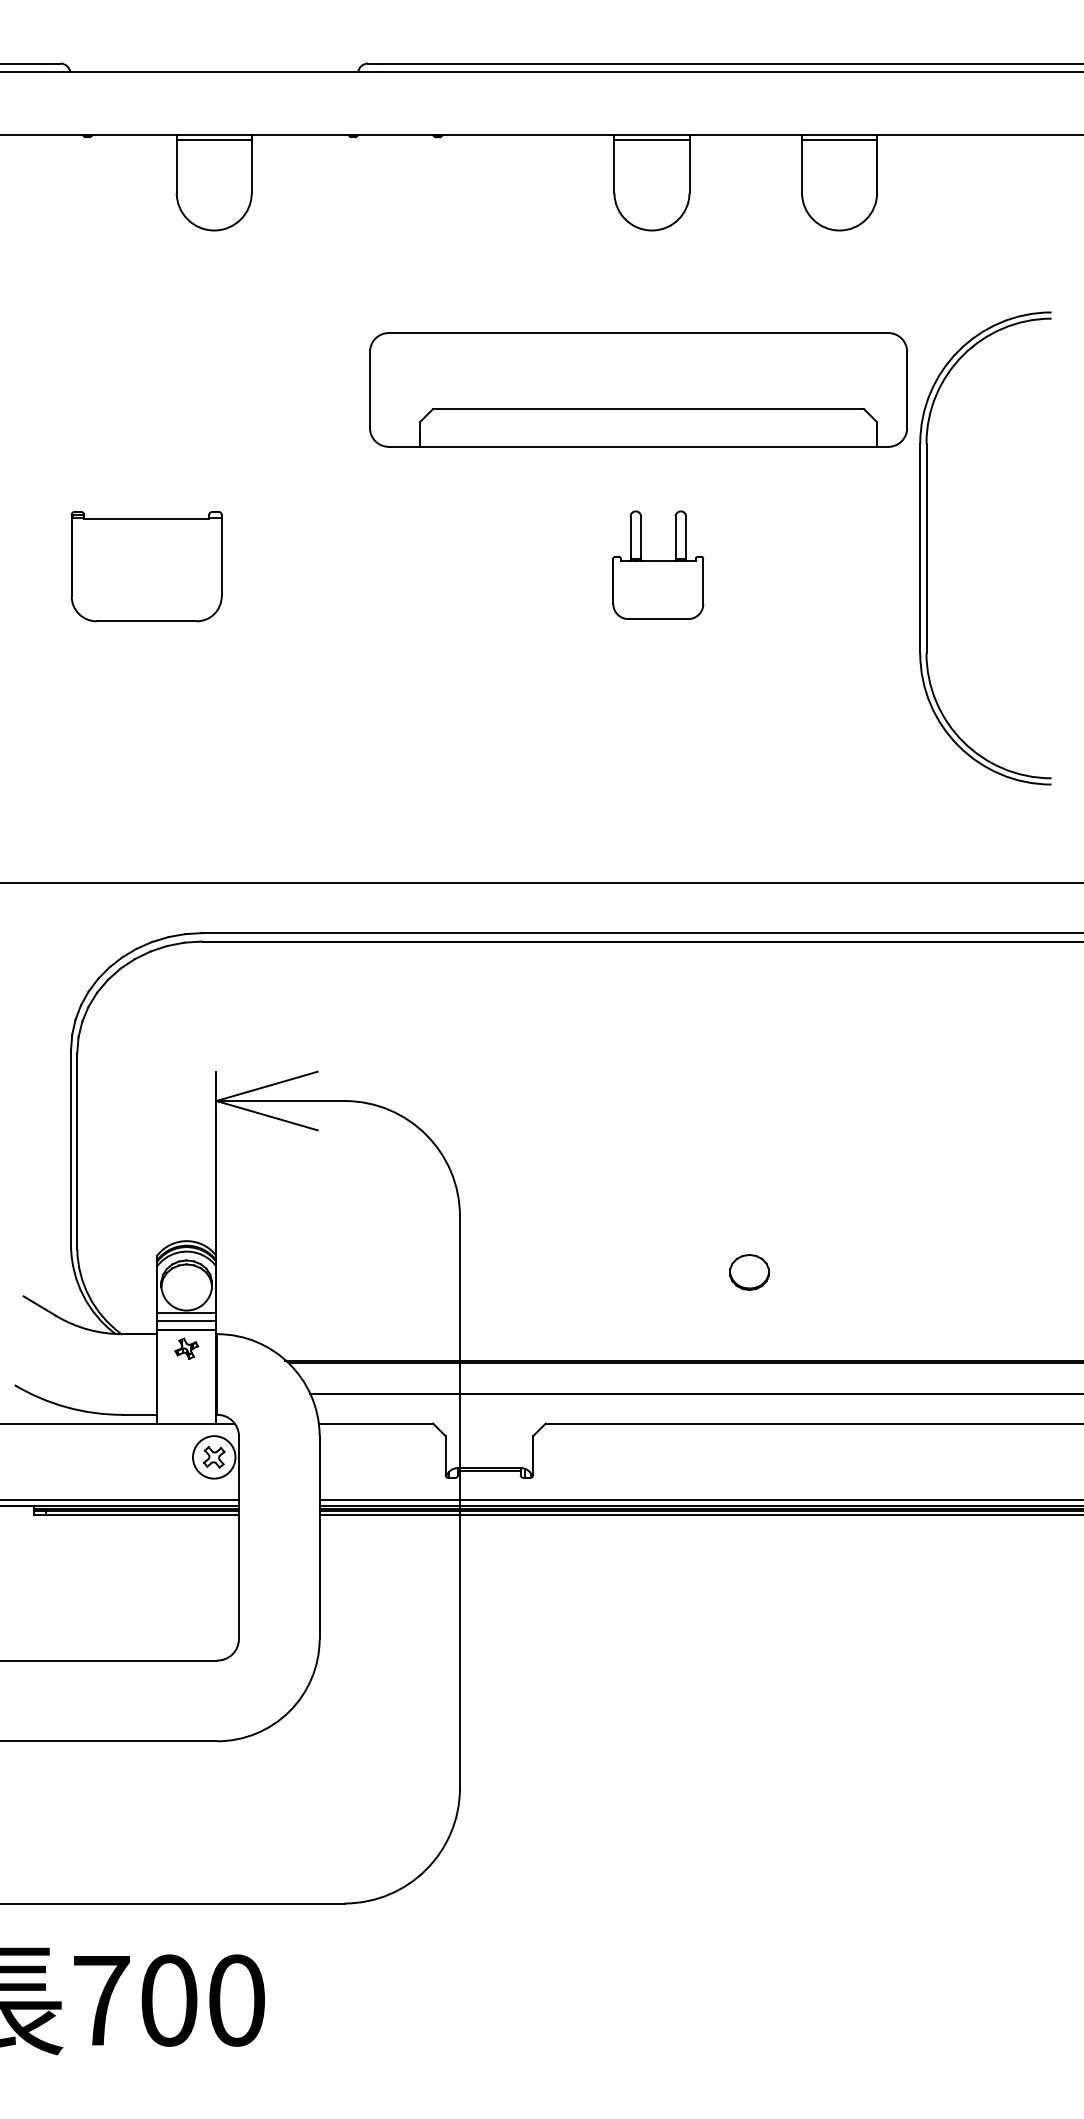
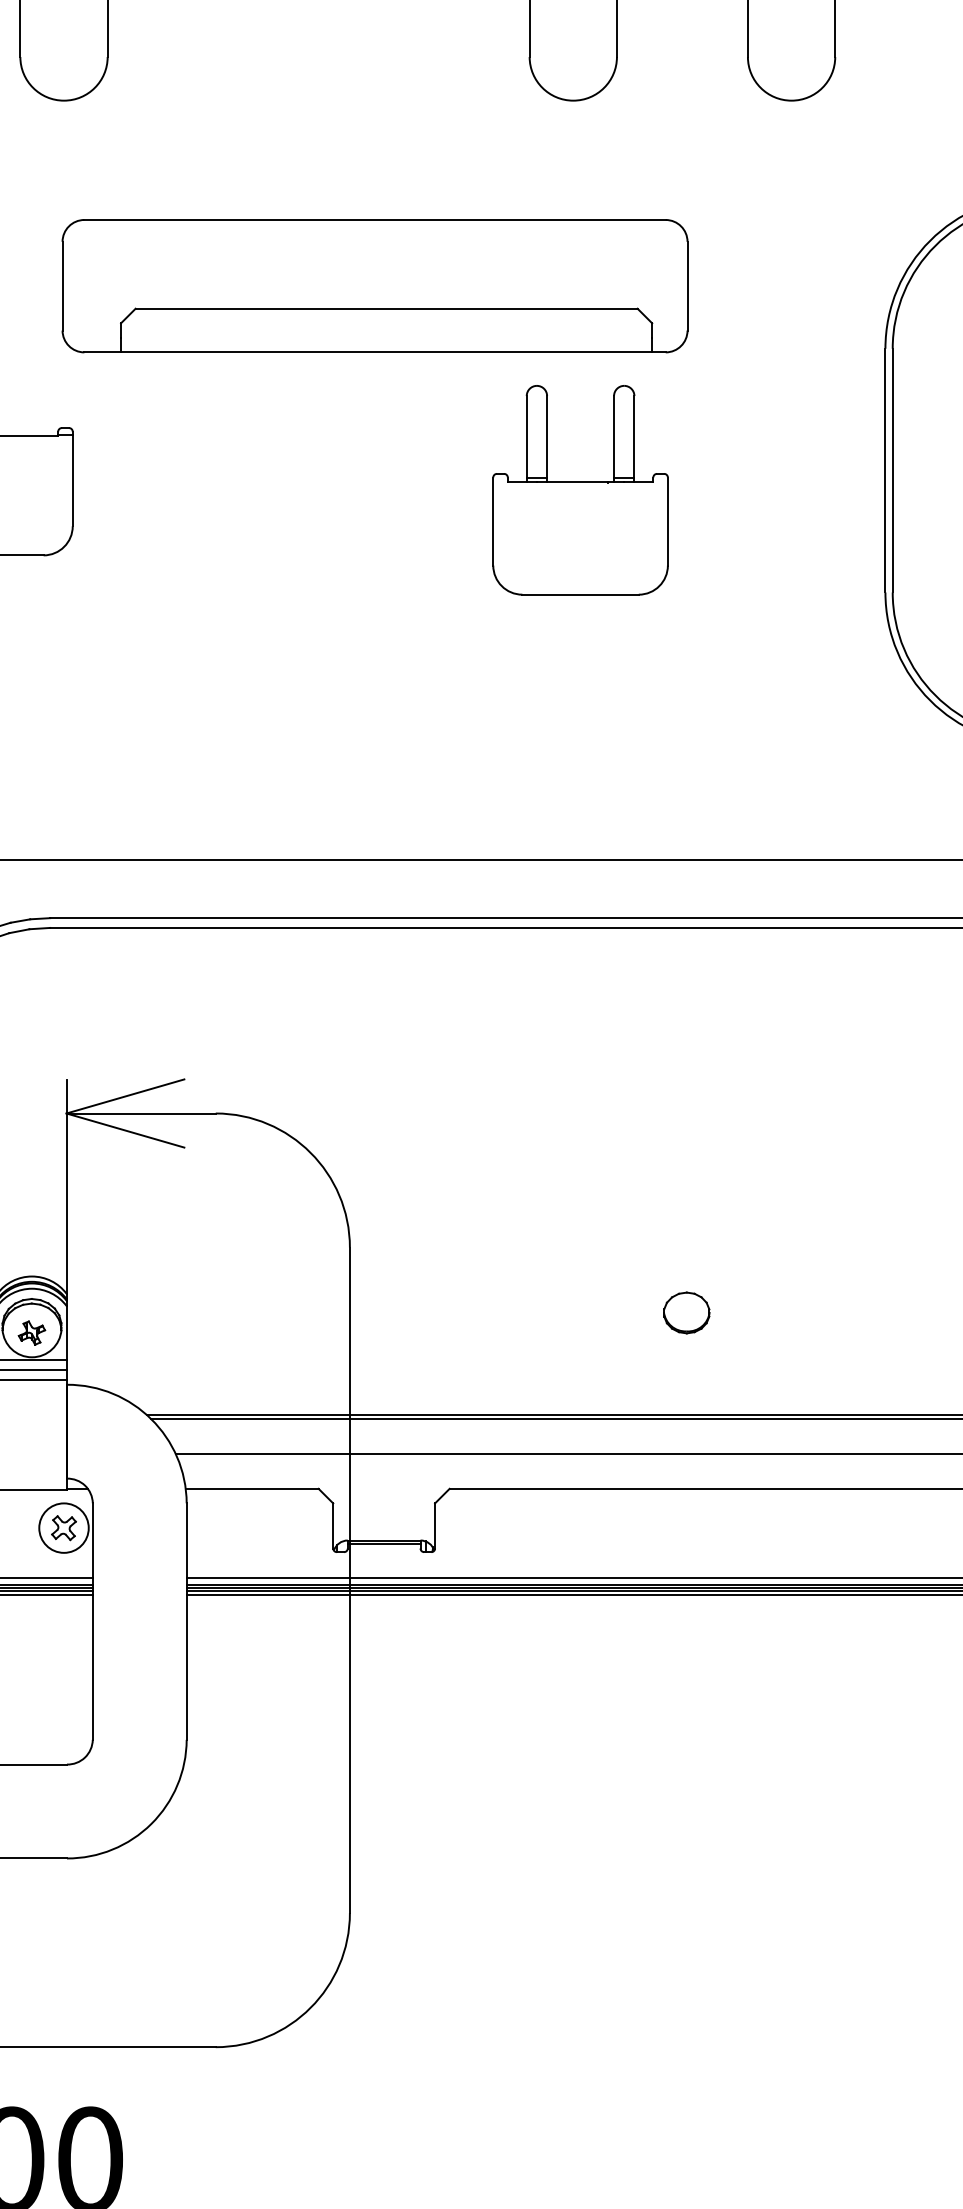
part: (638, 389) -> (374, 285), moved
part: (658, 564) -> (580, 489), size x1.67
part: (186, 1348) -> (31, 1332), moved

